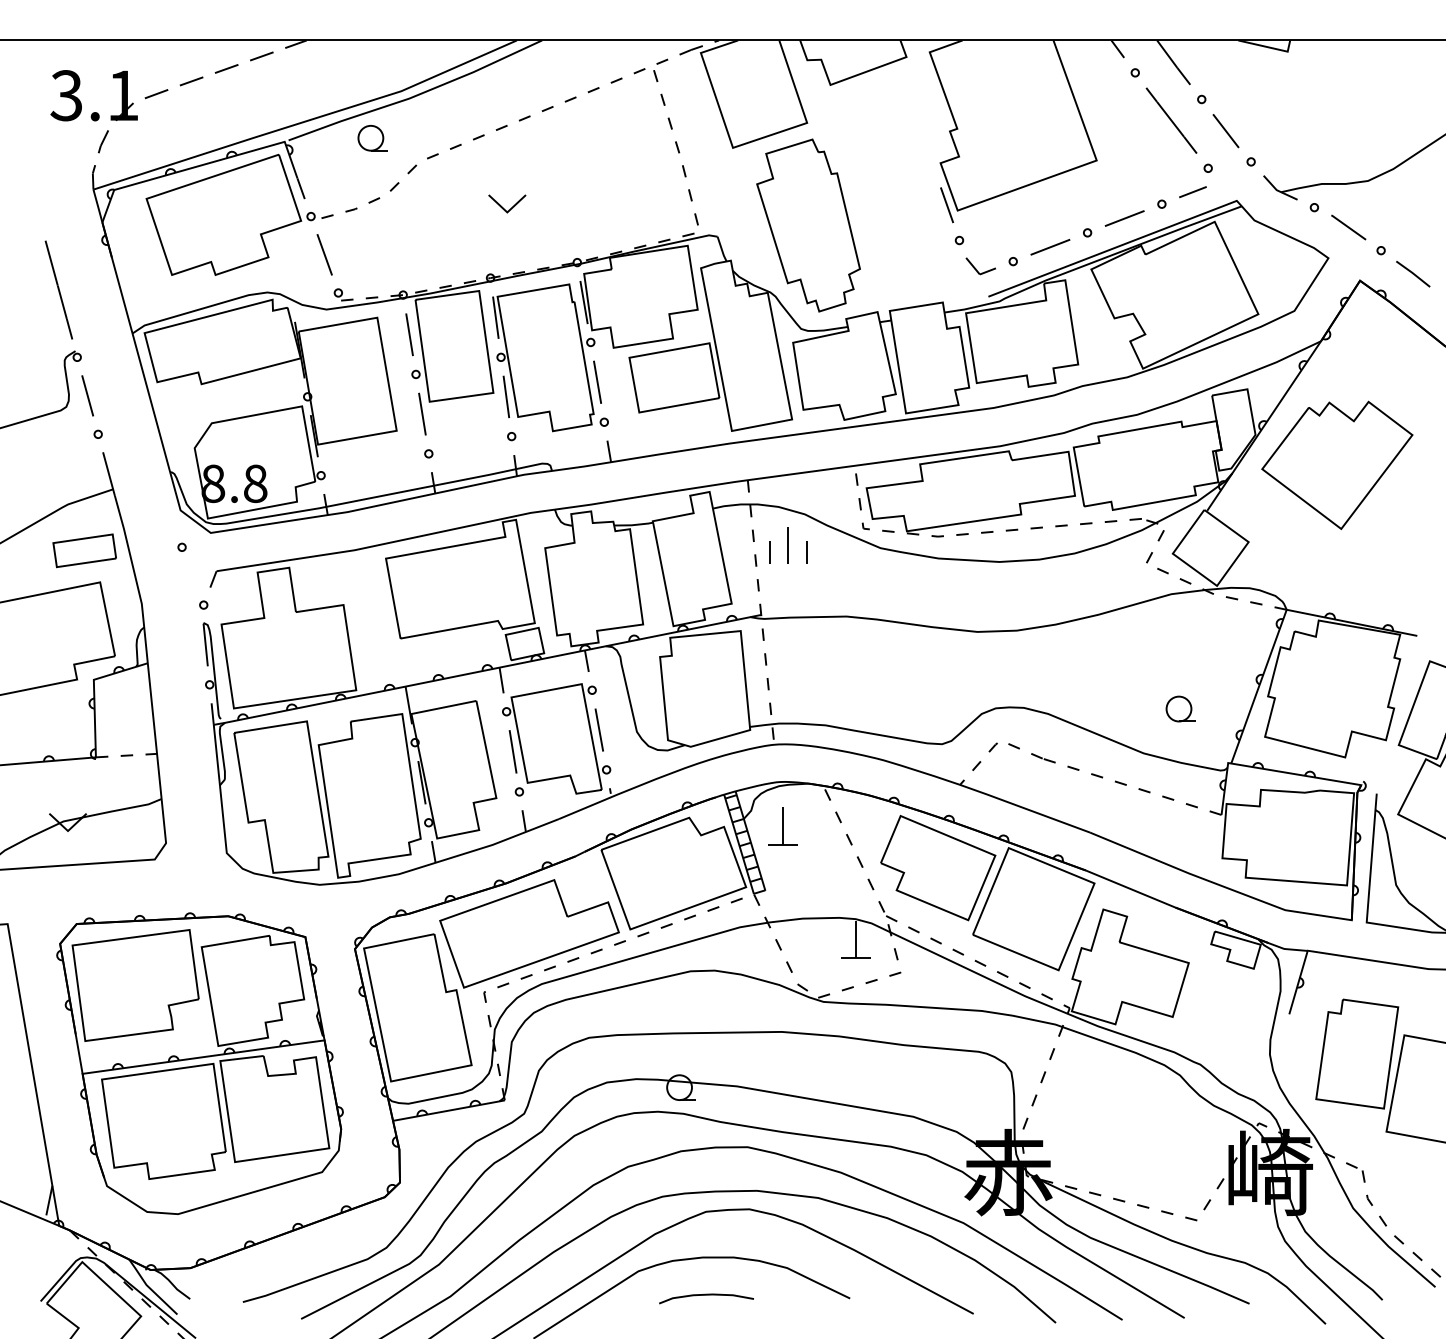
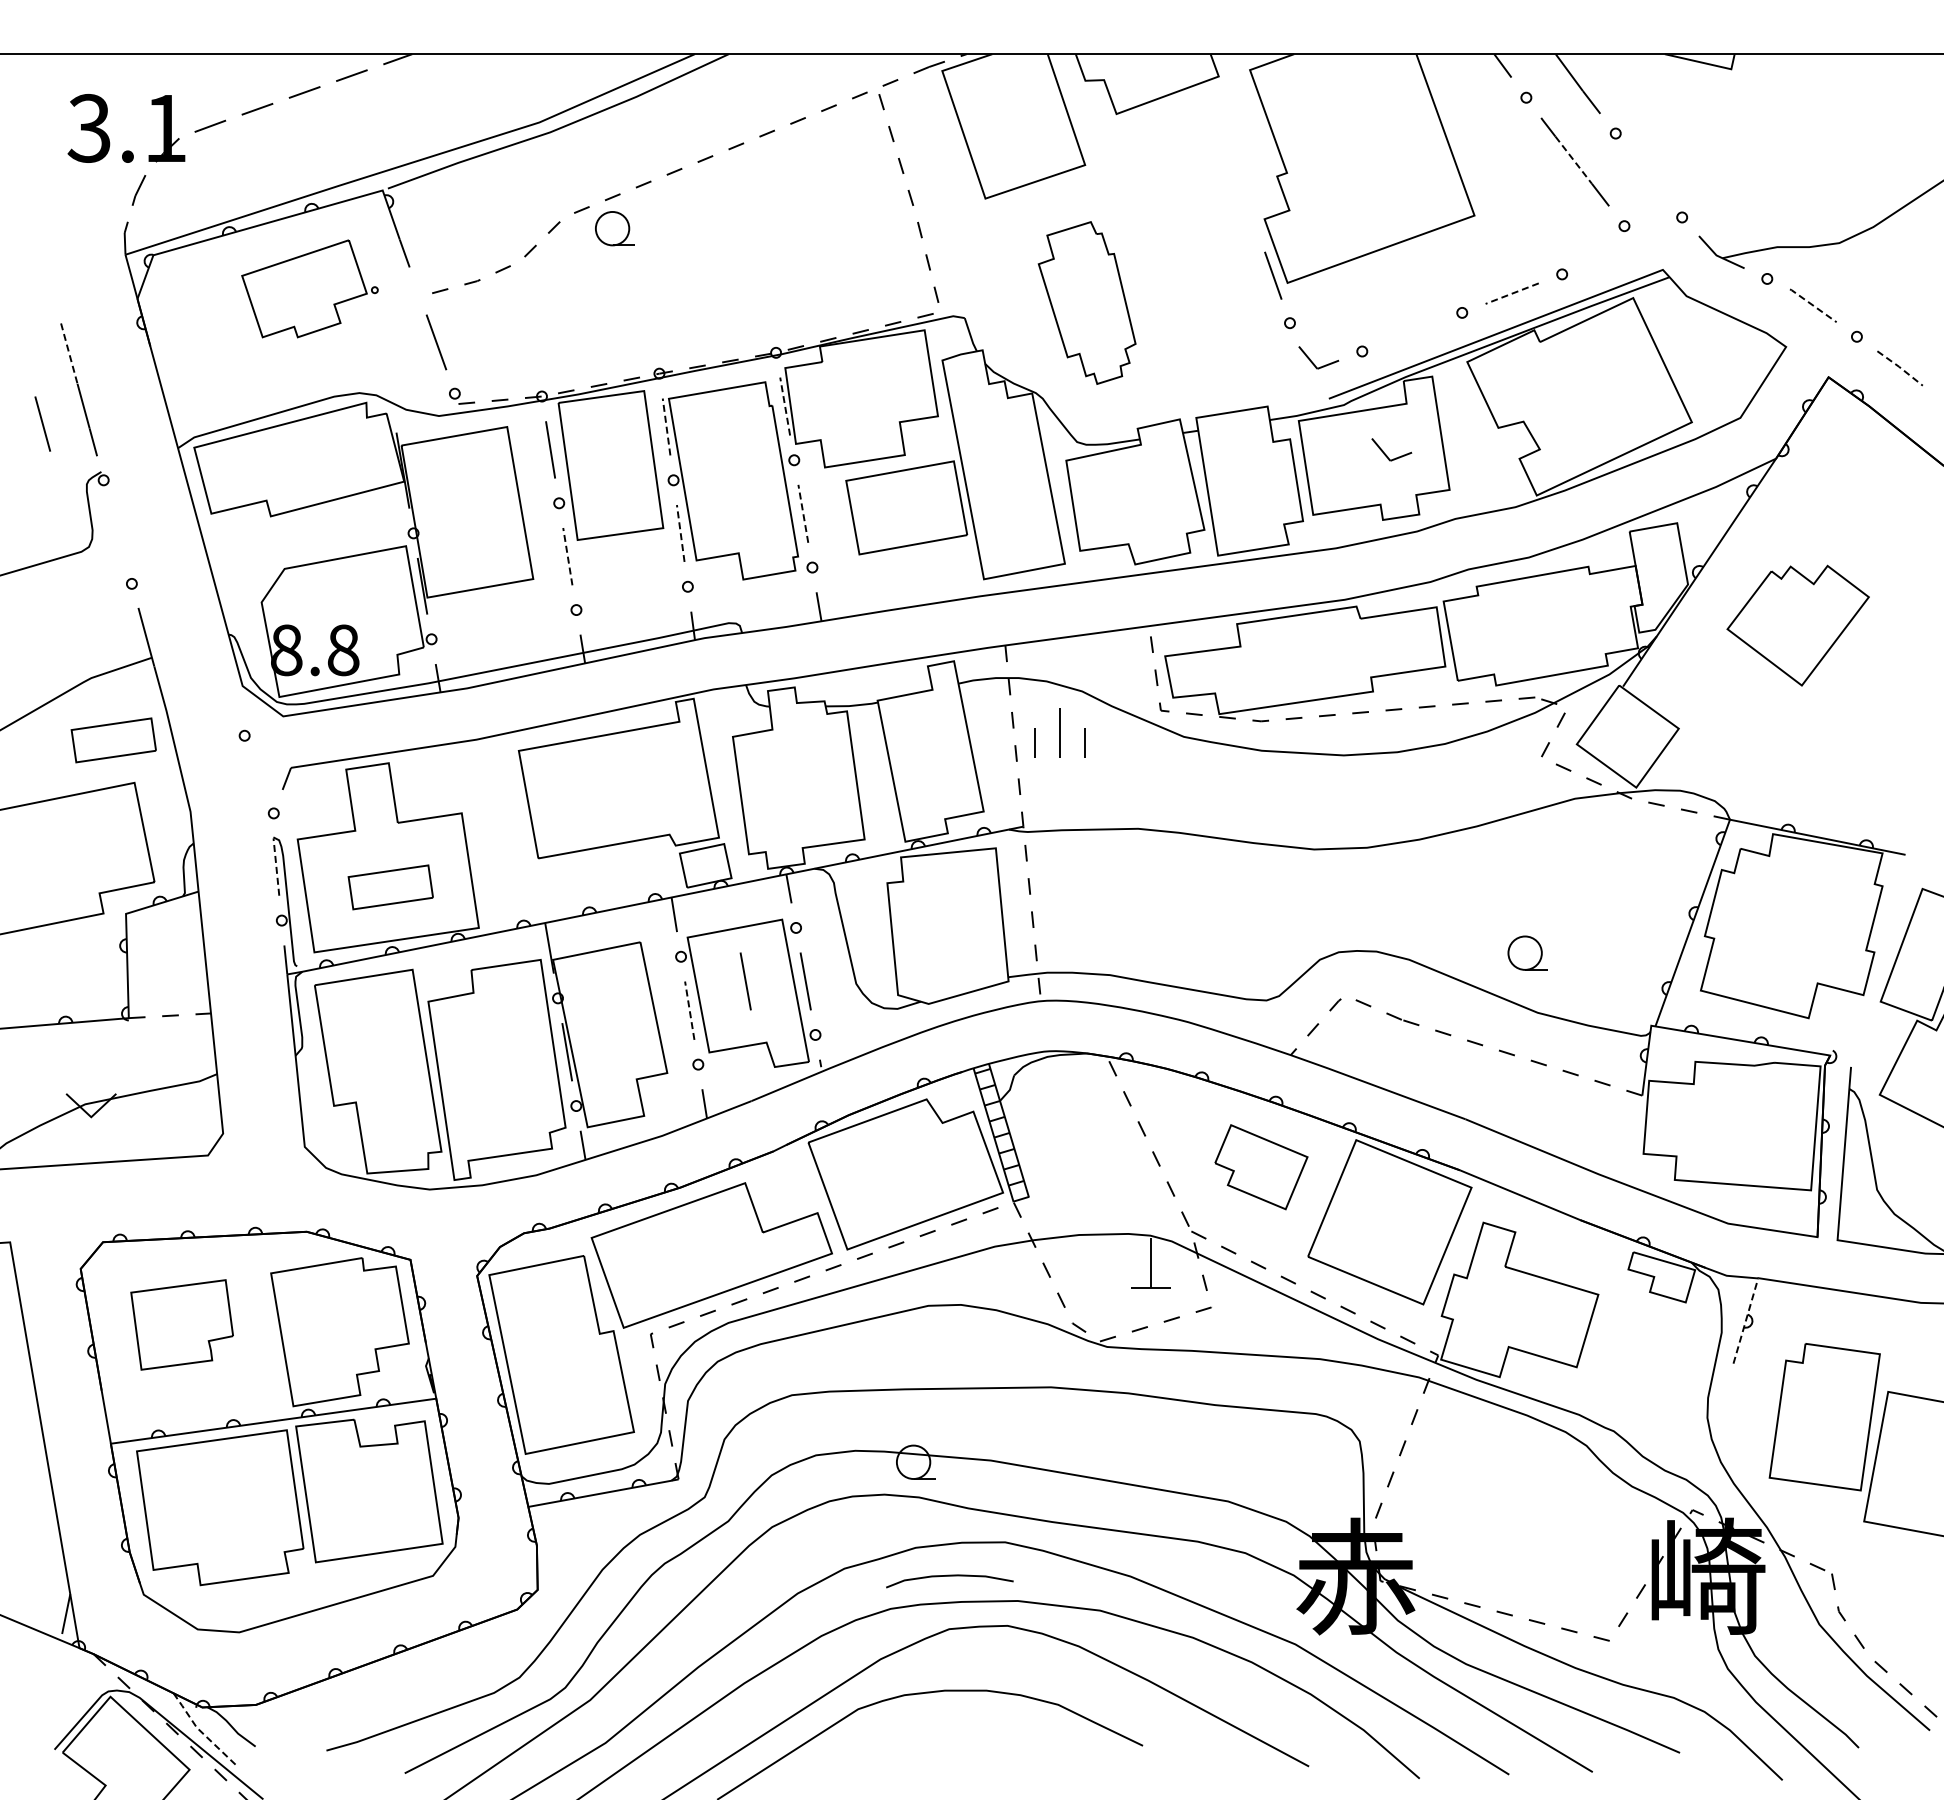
line: (1170, 119) -> (1573, 160), solid -> dashed
line: (1226, 130) -> (1648, 175), removed
part: (372, 138) -> (614, 228), moved
line: (1192, 191) -> (1603, 257), removed
part: (503, 207) -> (676, 278), removed
part: (230, 214) -> (309, 288), size x0.6
line: (1124, 218) -> (1512, 293), solid -> dashed
part: (808, 225) -> (1087, 302), size x0.7
line: (1348, 227) -> (1813, 305), solid -> dashed
line: (1049, 247) -> (1411, 332), removed
line: (51, 263) -> (69, 354), solid -> dashed
line: (1413, 273) -> (1900, 367), solid -> dashed
line: (584, 302) -> (785, 406), solid -> dashed
line: (495, 318) -> (666, 427), solid -> dashed
part: (1031, 338) -> (1386, 454), added
line: (597, 382) -> (803, 513), solid -> dashed
line: (87, 395) -> (42, 423), moved
line: (506, 396) -> (680, 533), solid -> dashed
line: (422, 414) -> (567, 556), solid -> dashed
part: (1337, 465) -> (1798, 625), size x0.7
line: (205, 645) -> (276, 867), solid -> dashed
part: (290, 660) -> (390, 887), added
part: (1180, 708) -> (1527, 952), moved
line: (554, 730) -> (745, 981), added
line: (512, 751) -> (689, 1010), solid -> dashed
part: (782, 826) -> (1052, 1110), removed
part: (938, 868) -> (1261, 1167), size x0.6
line: (1298, 982) -> (1745, 1320), solid -> dashed
part: (135, 985) -> (181, 1324), size x0.6
line: (149, 1288) -> (201, 1732), solid -> dashed
curve: (706, 1295) -> (949, 1576), moved

